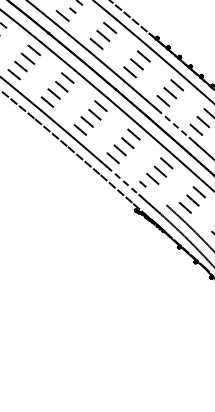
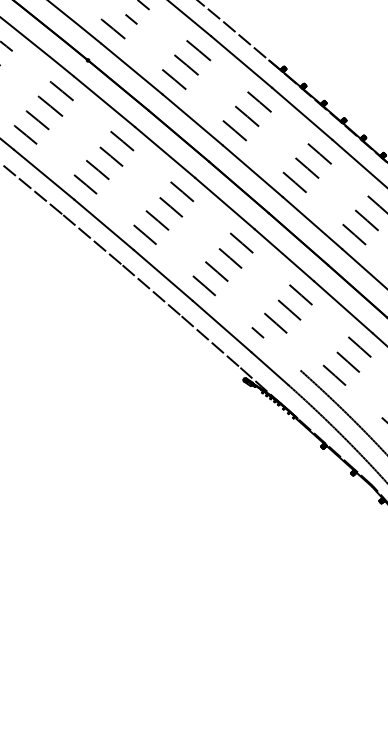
line: (173, 123) -> (313, 223), dashed -> solid
line: (123, 180) -> (222, 325), dashed -> solid

